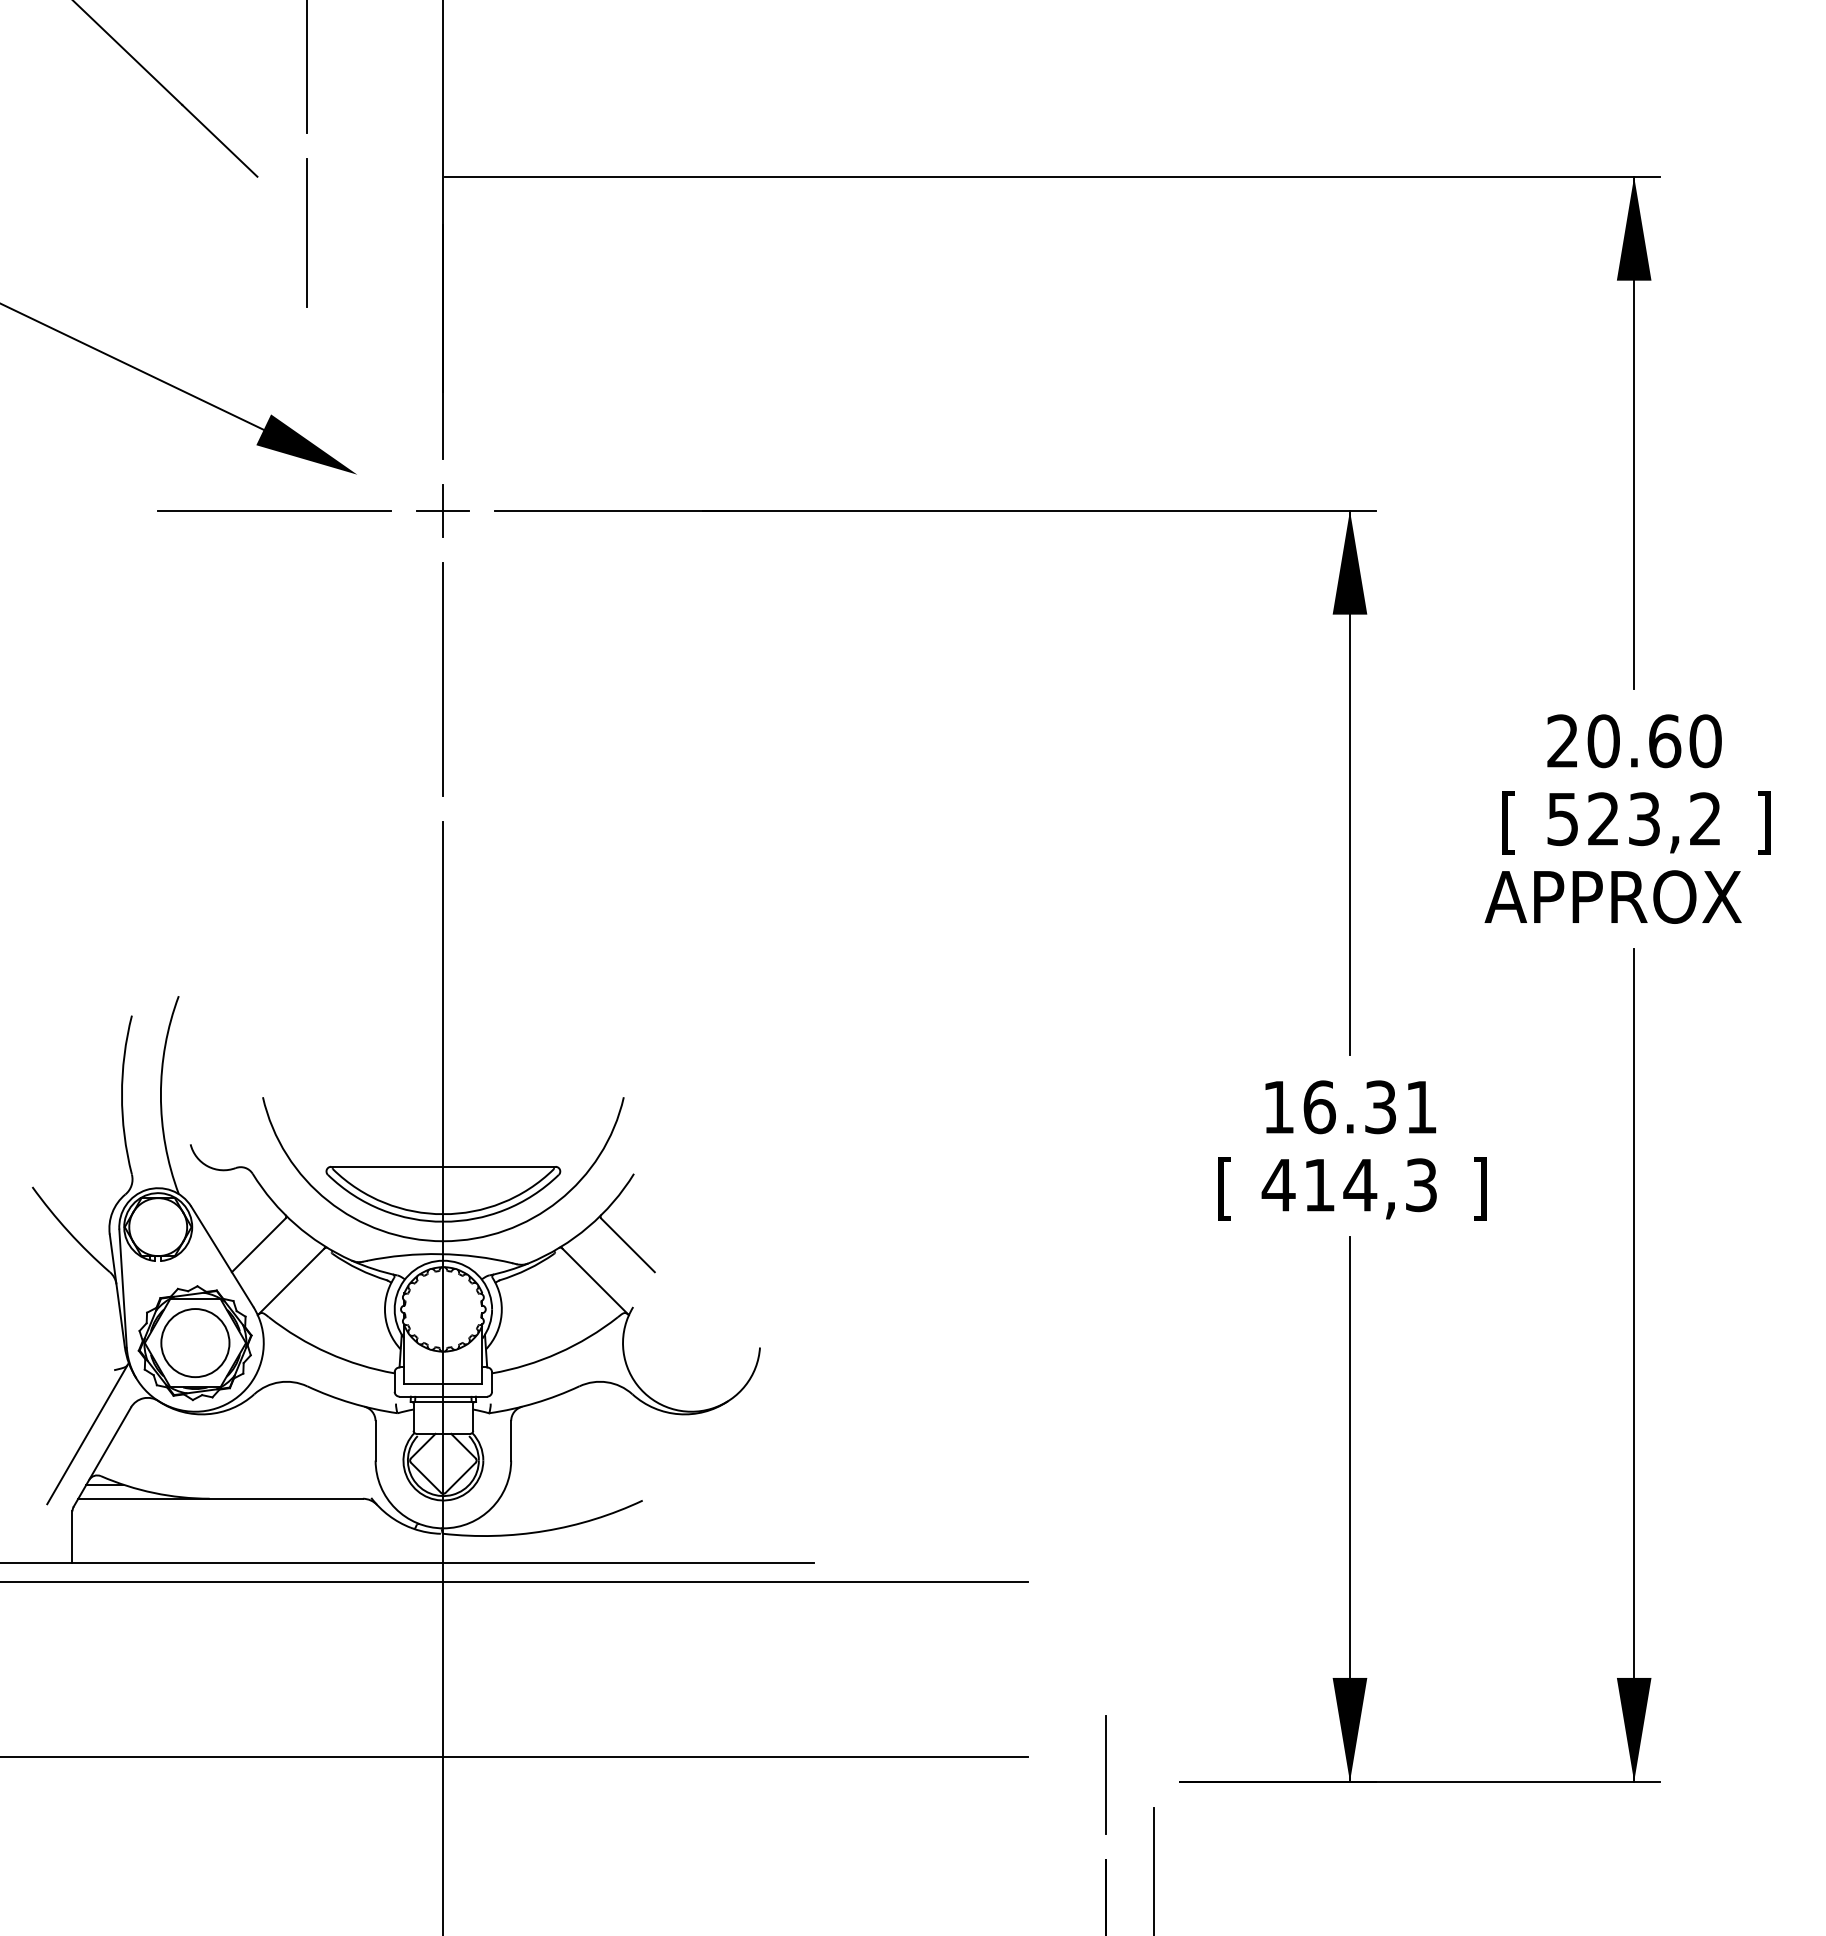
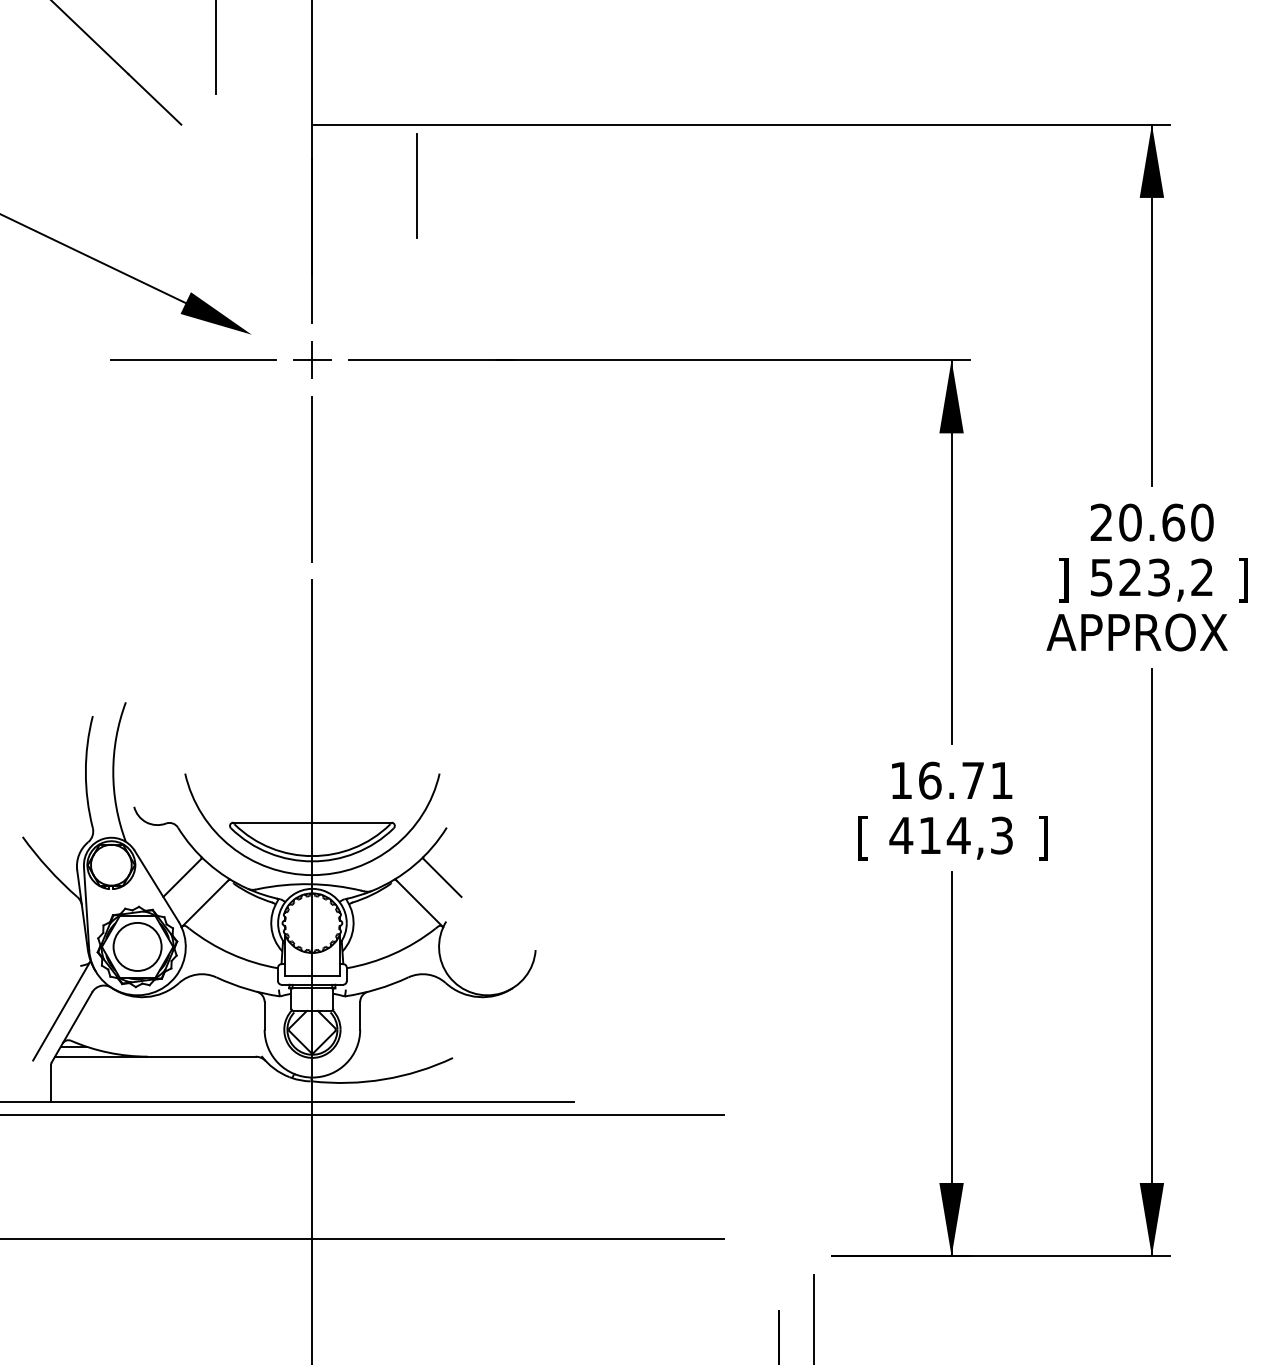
line: (306, 232) -> (416, 185), moved
text: (1508, 822) -> (1063, 579), [ -> ]
text: (1380, 1107) -> (973, 780), 16.31 -> 16.71
line: (1105, 1774) -> (779, 1251), removed

